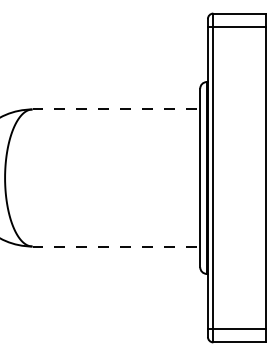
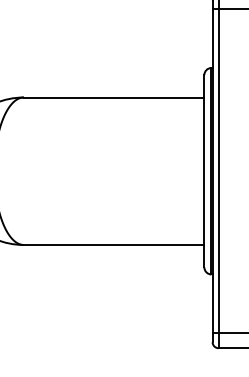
line: (116, 109) -> (114, 97), dashed -> solid
line: (116, 246) -> (114, 244), dashed -> solid

